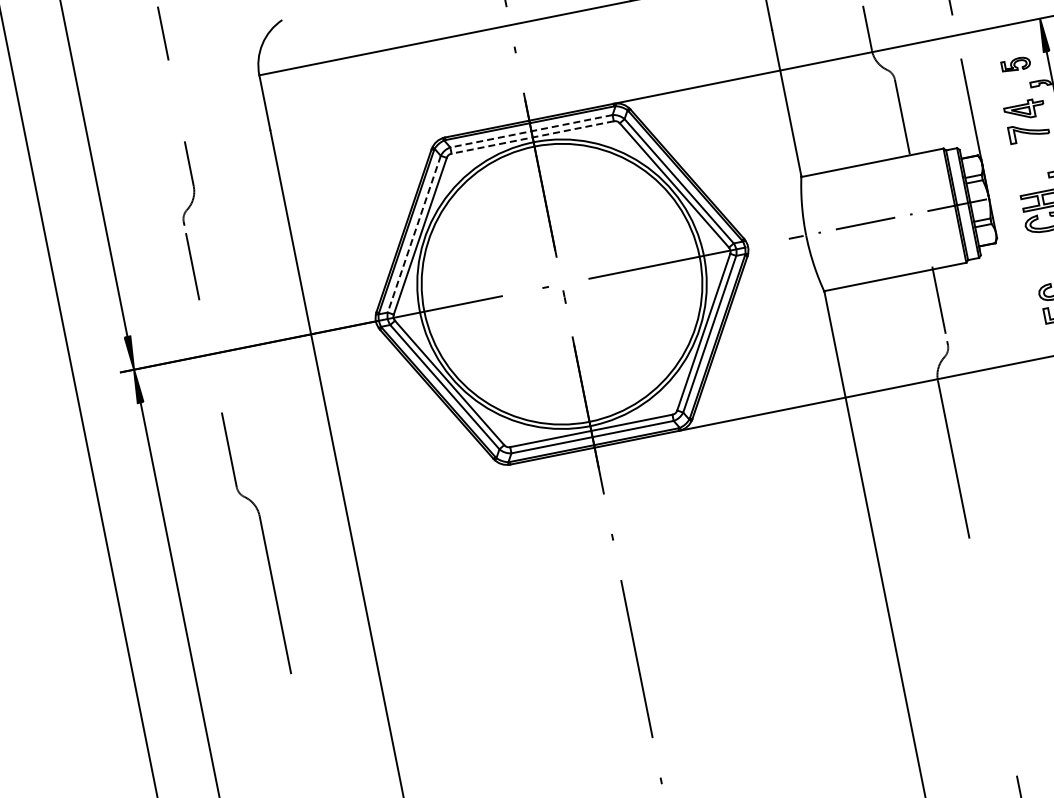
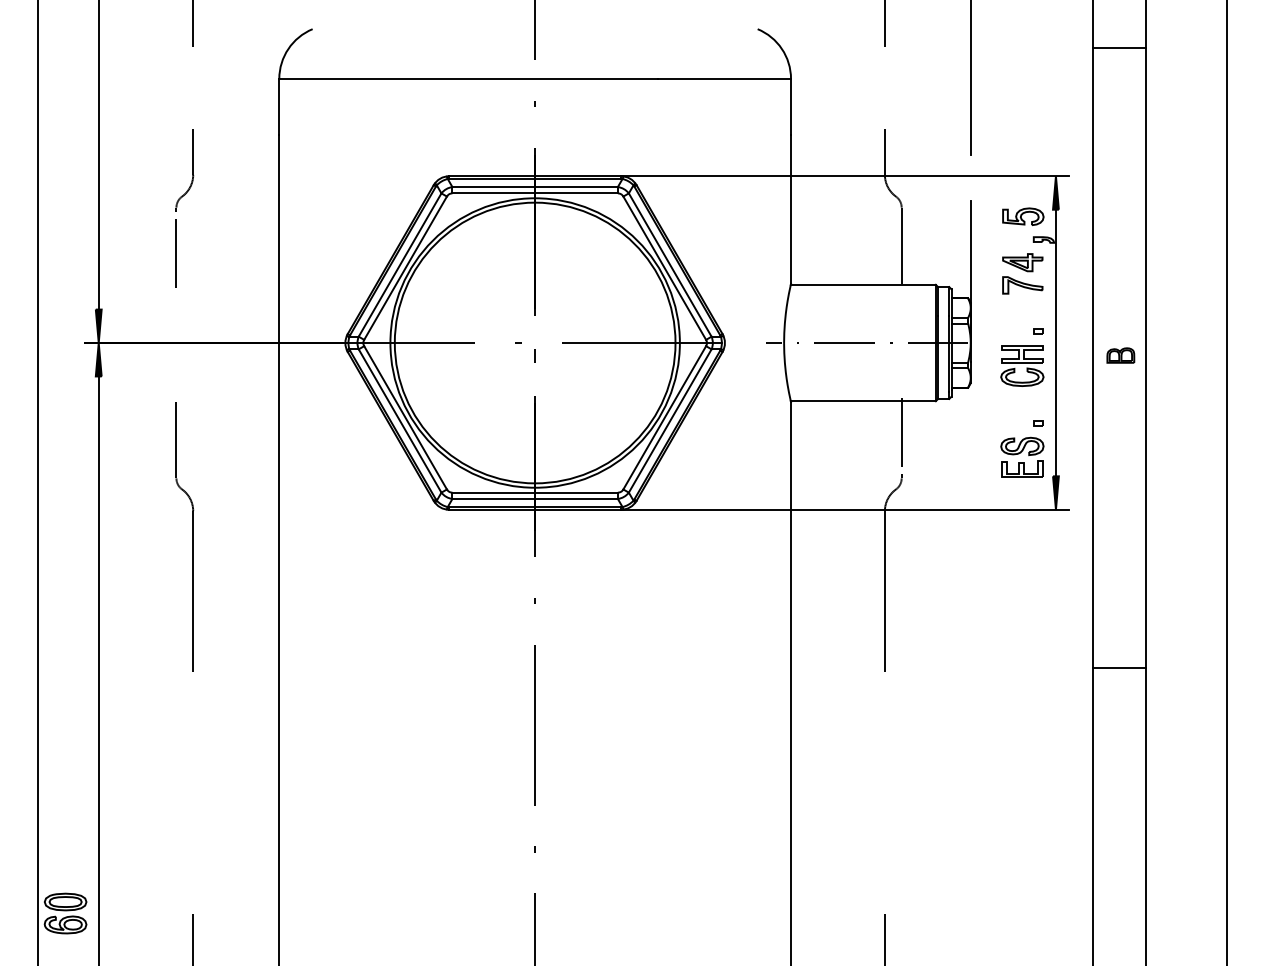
part: (1016, 64) -> (1023, 216), size x1.43
line: (531, 131) -> (535, 187), dashed -> solid
line: (533, 137) -> (535, 193), dashed -> solid
line: (414, 234) -> (400, 265), dashed -> solid

